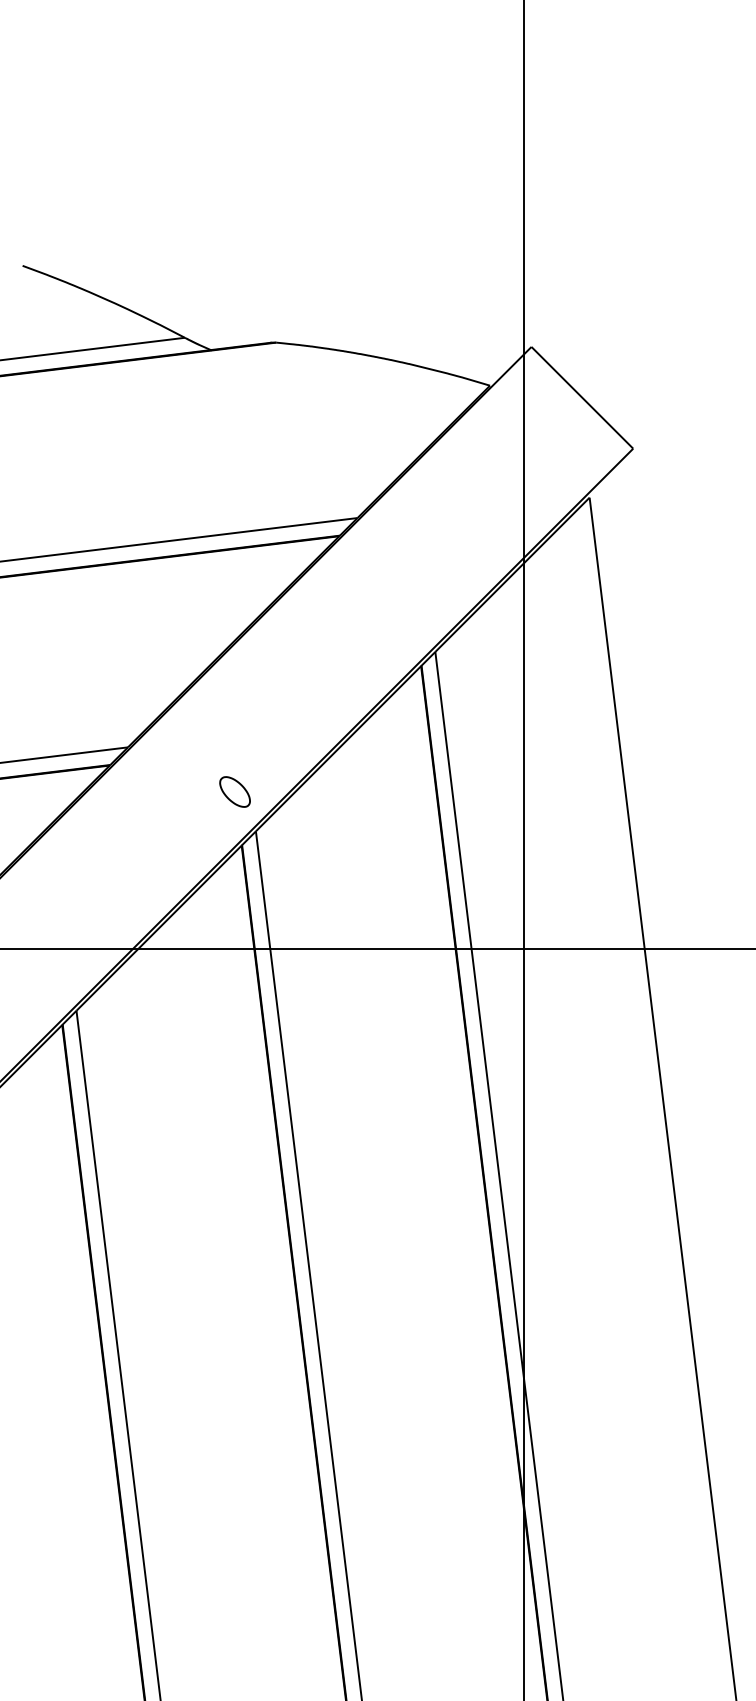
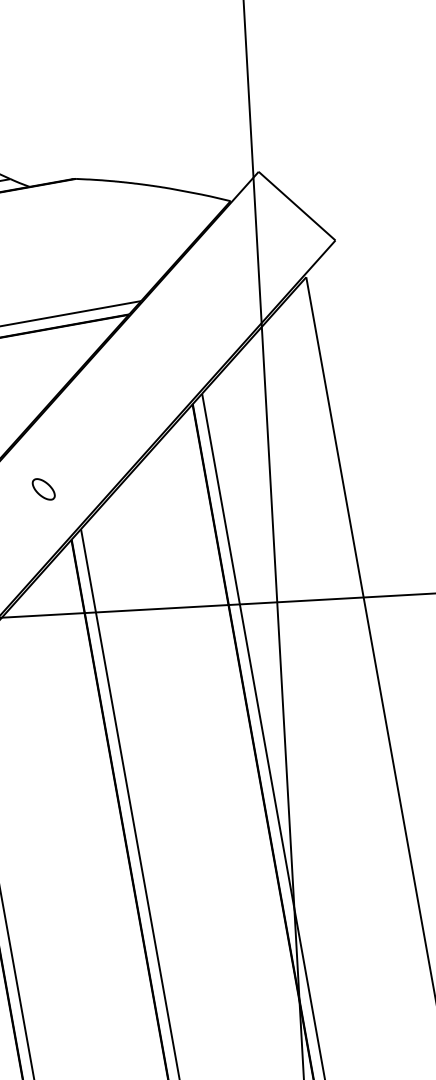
part: (234, 791) -> (43, 489), moved

